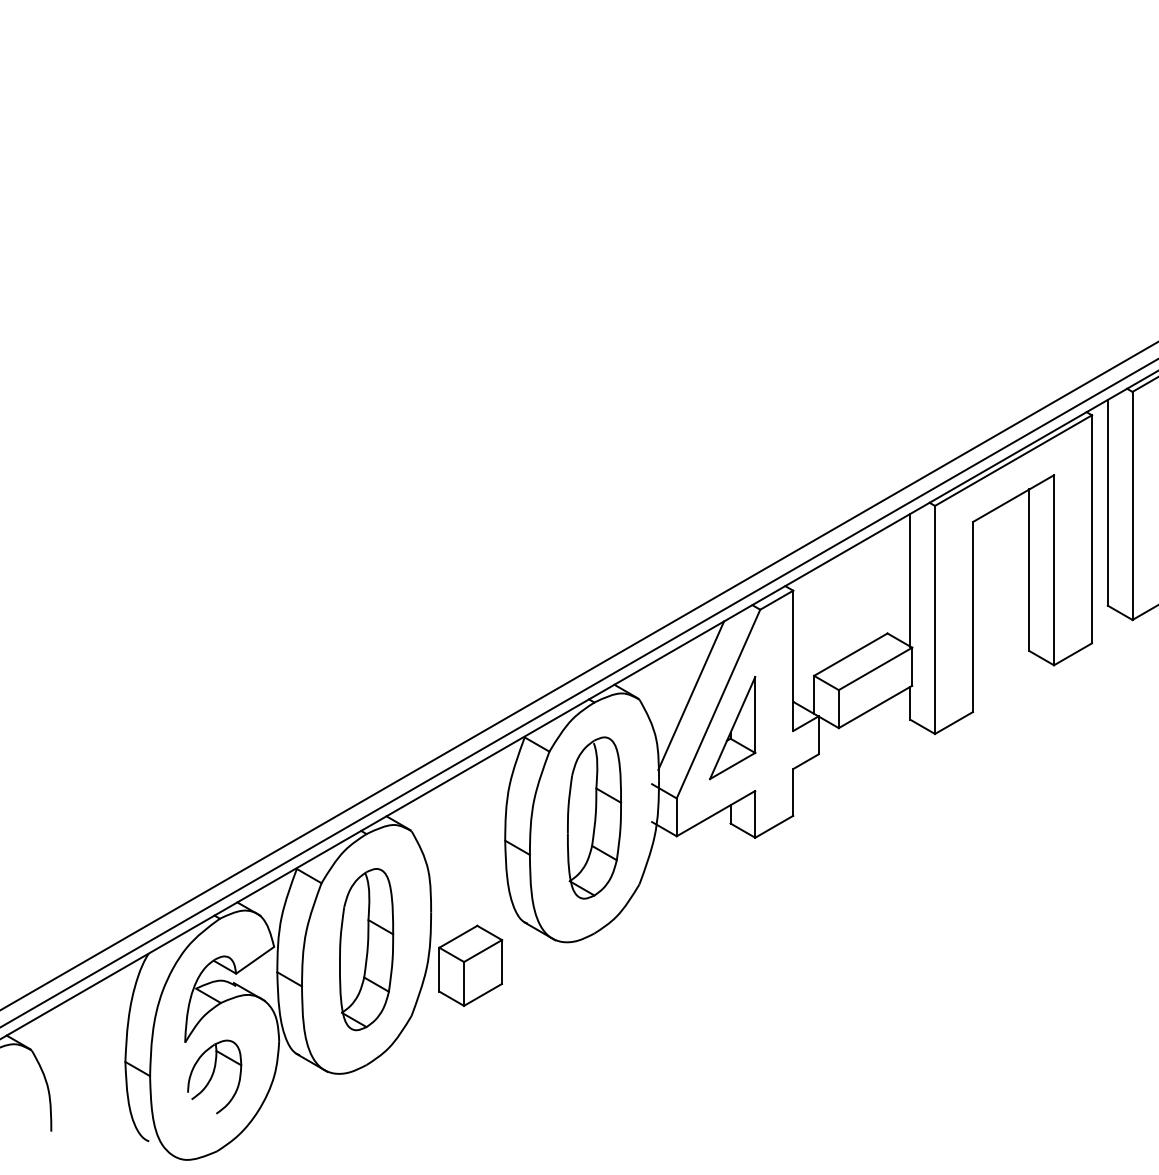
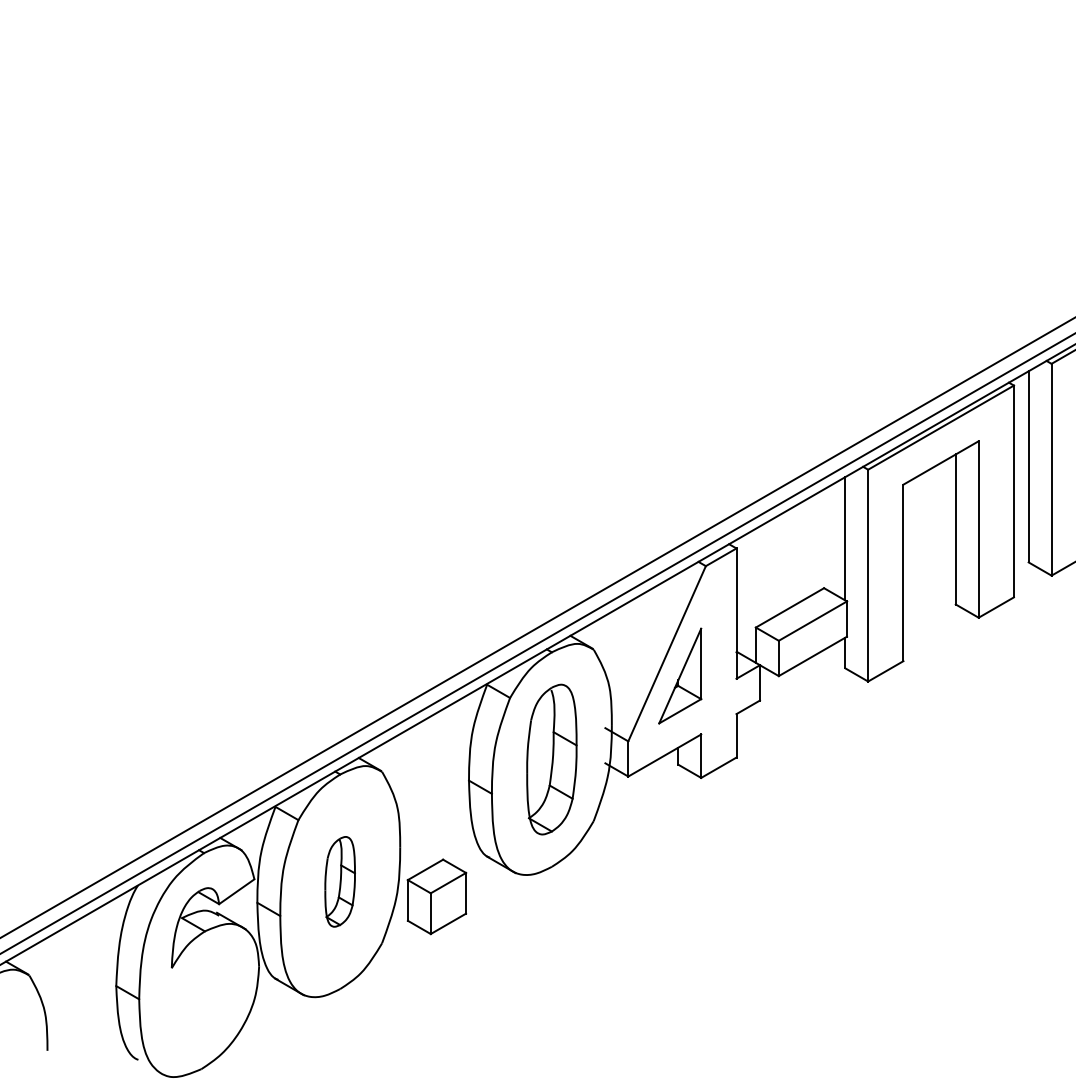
line: (690, 695) -> (641, 645), removed
part: (365, 949) -> (339, 881), size x0.6
part: (213, 1076) -> (198, 999), removed

